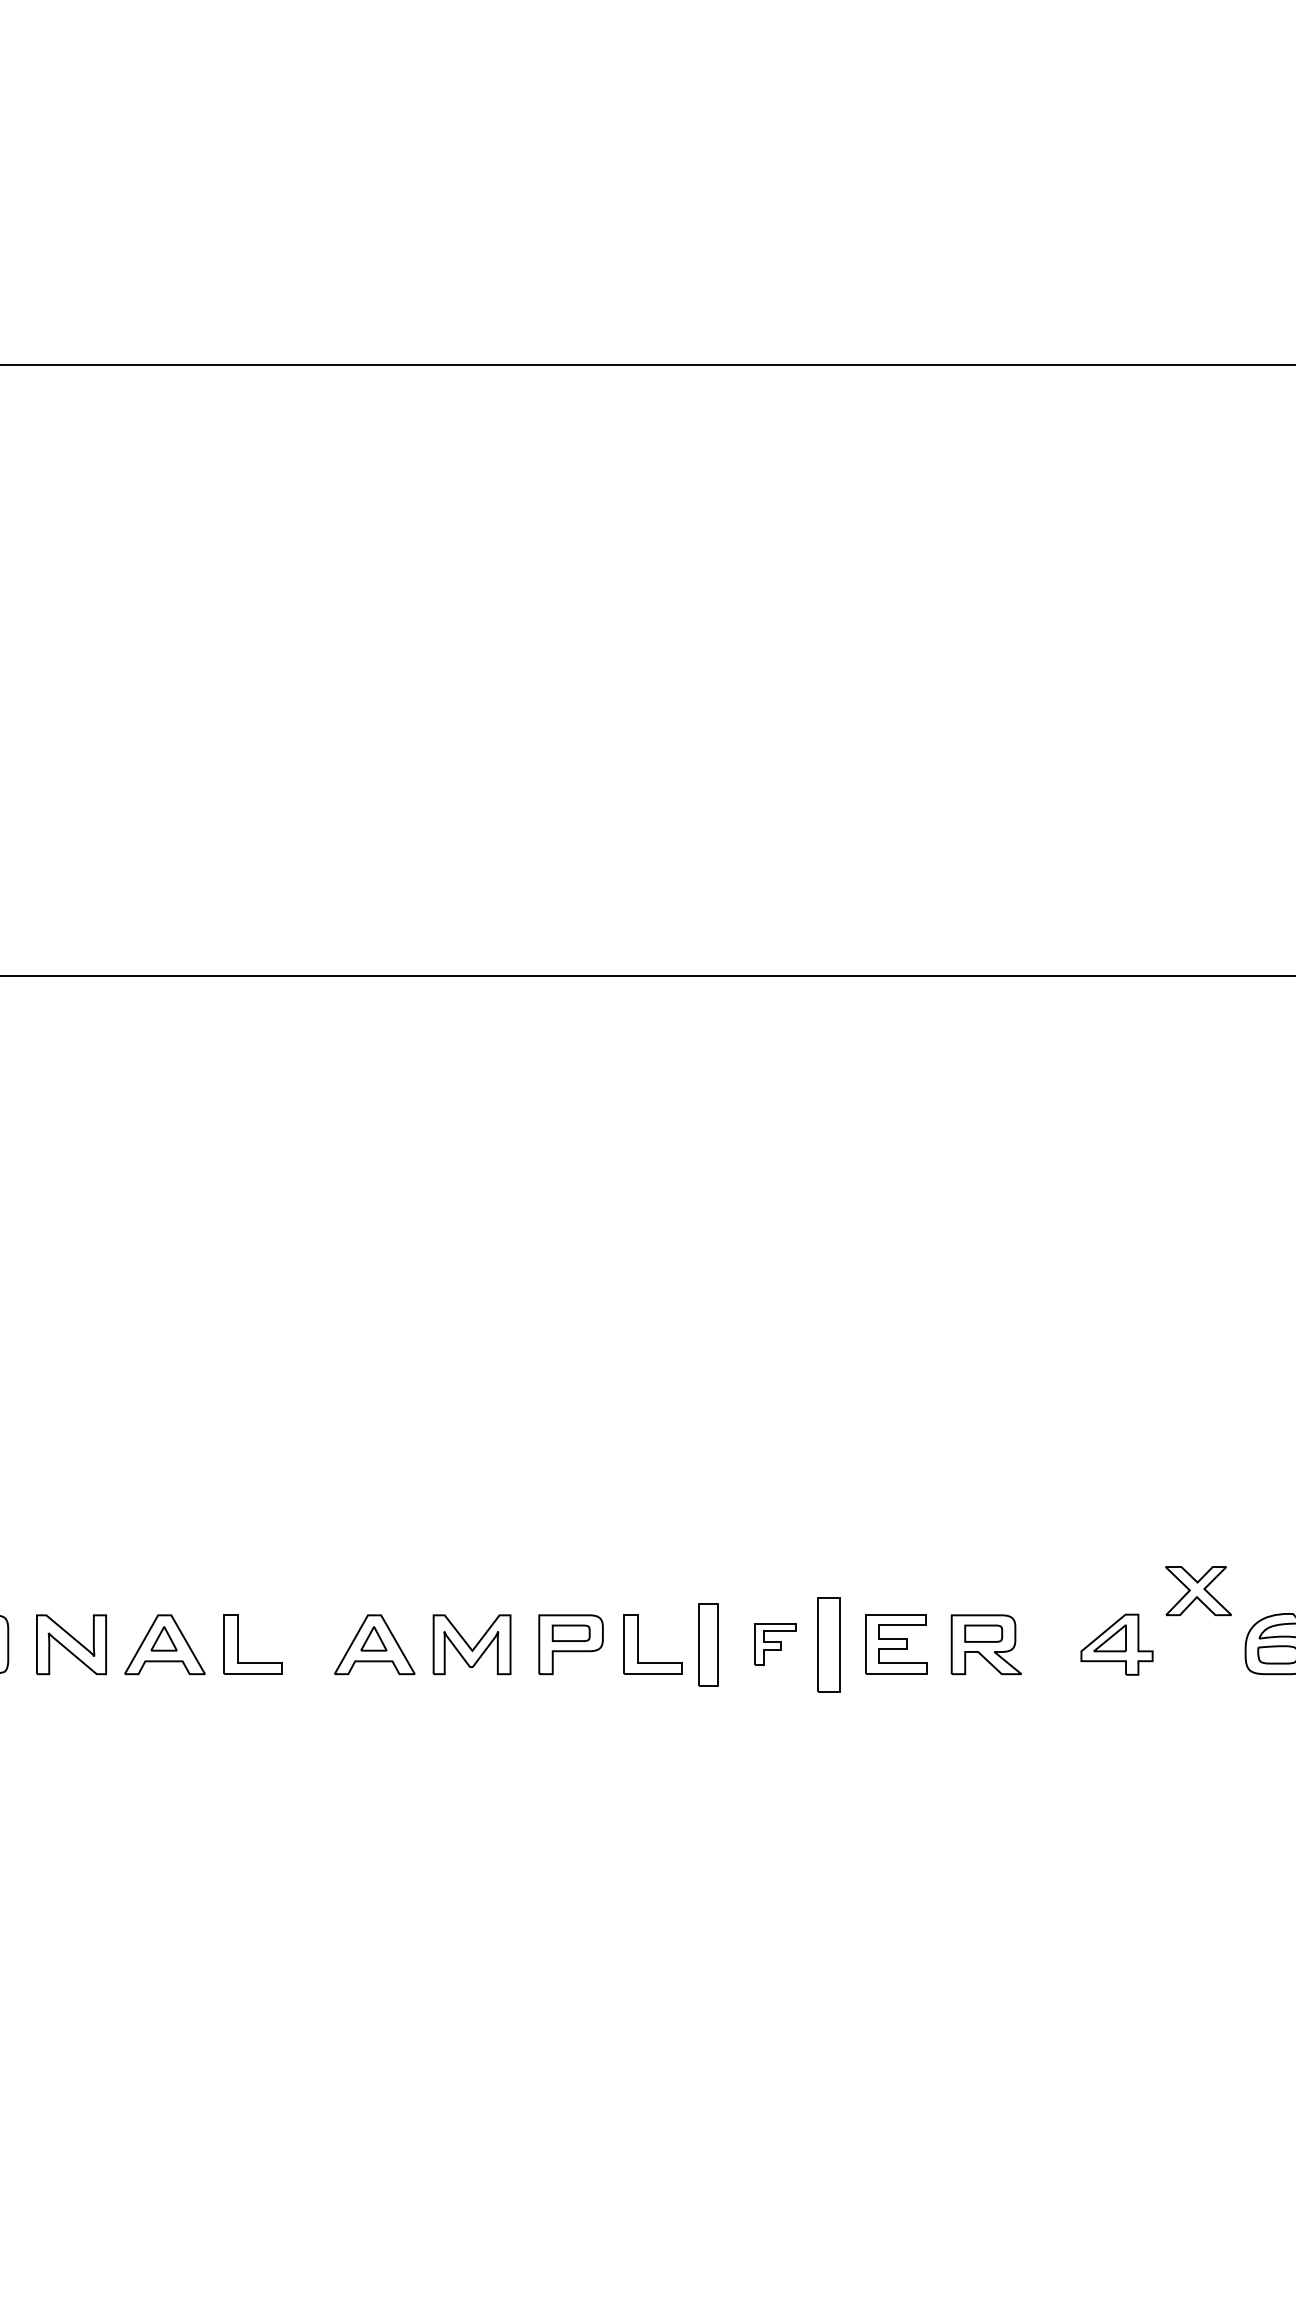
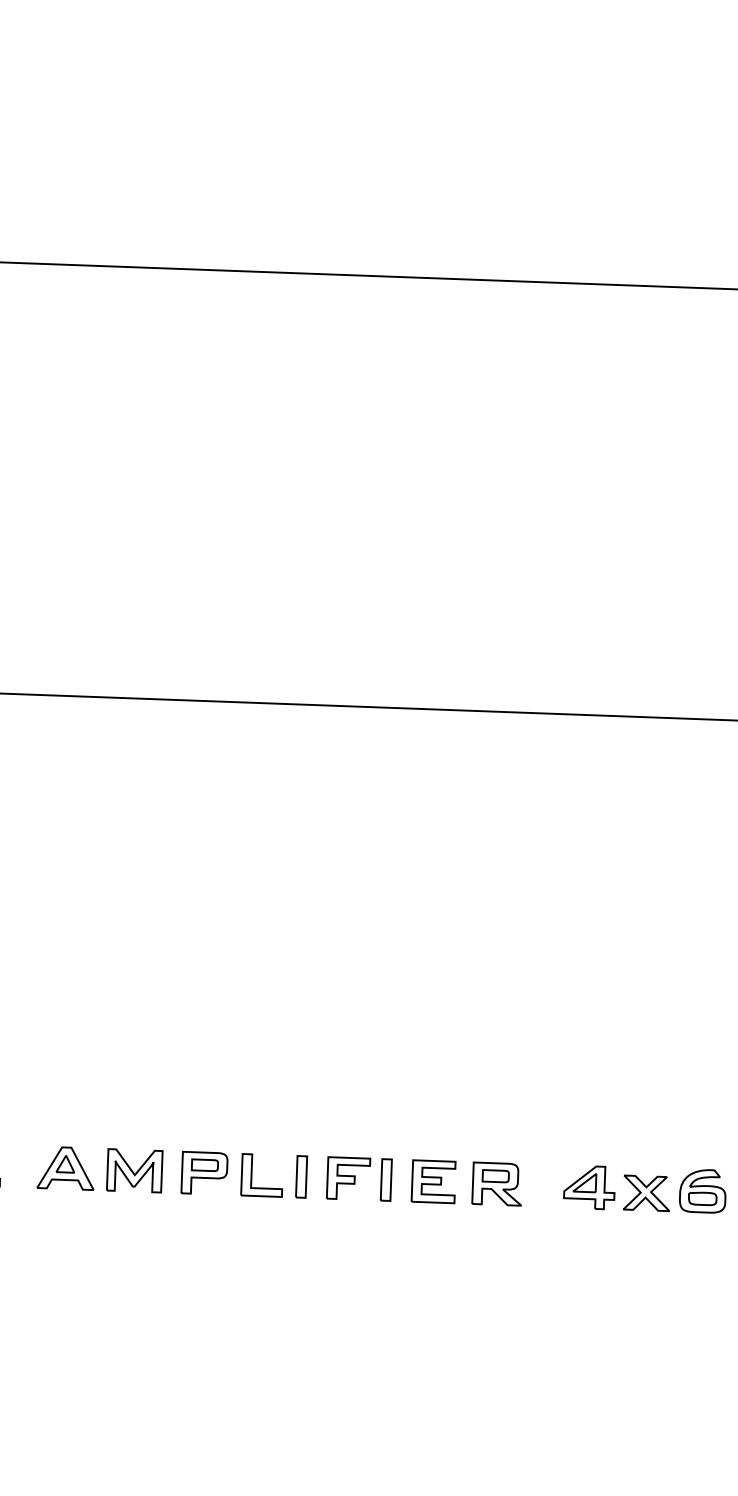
part: (1198, 1591) -> (646, 1193), moved
part: (708, 1644) -> (301, 1176), size x0.71
part: (775, 1644) -> (348, 1178), size x1.43
part: (828, 1644) -> (386, 1179), size x0.62

